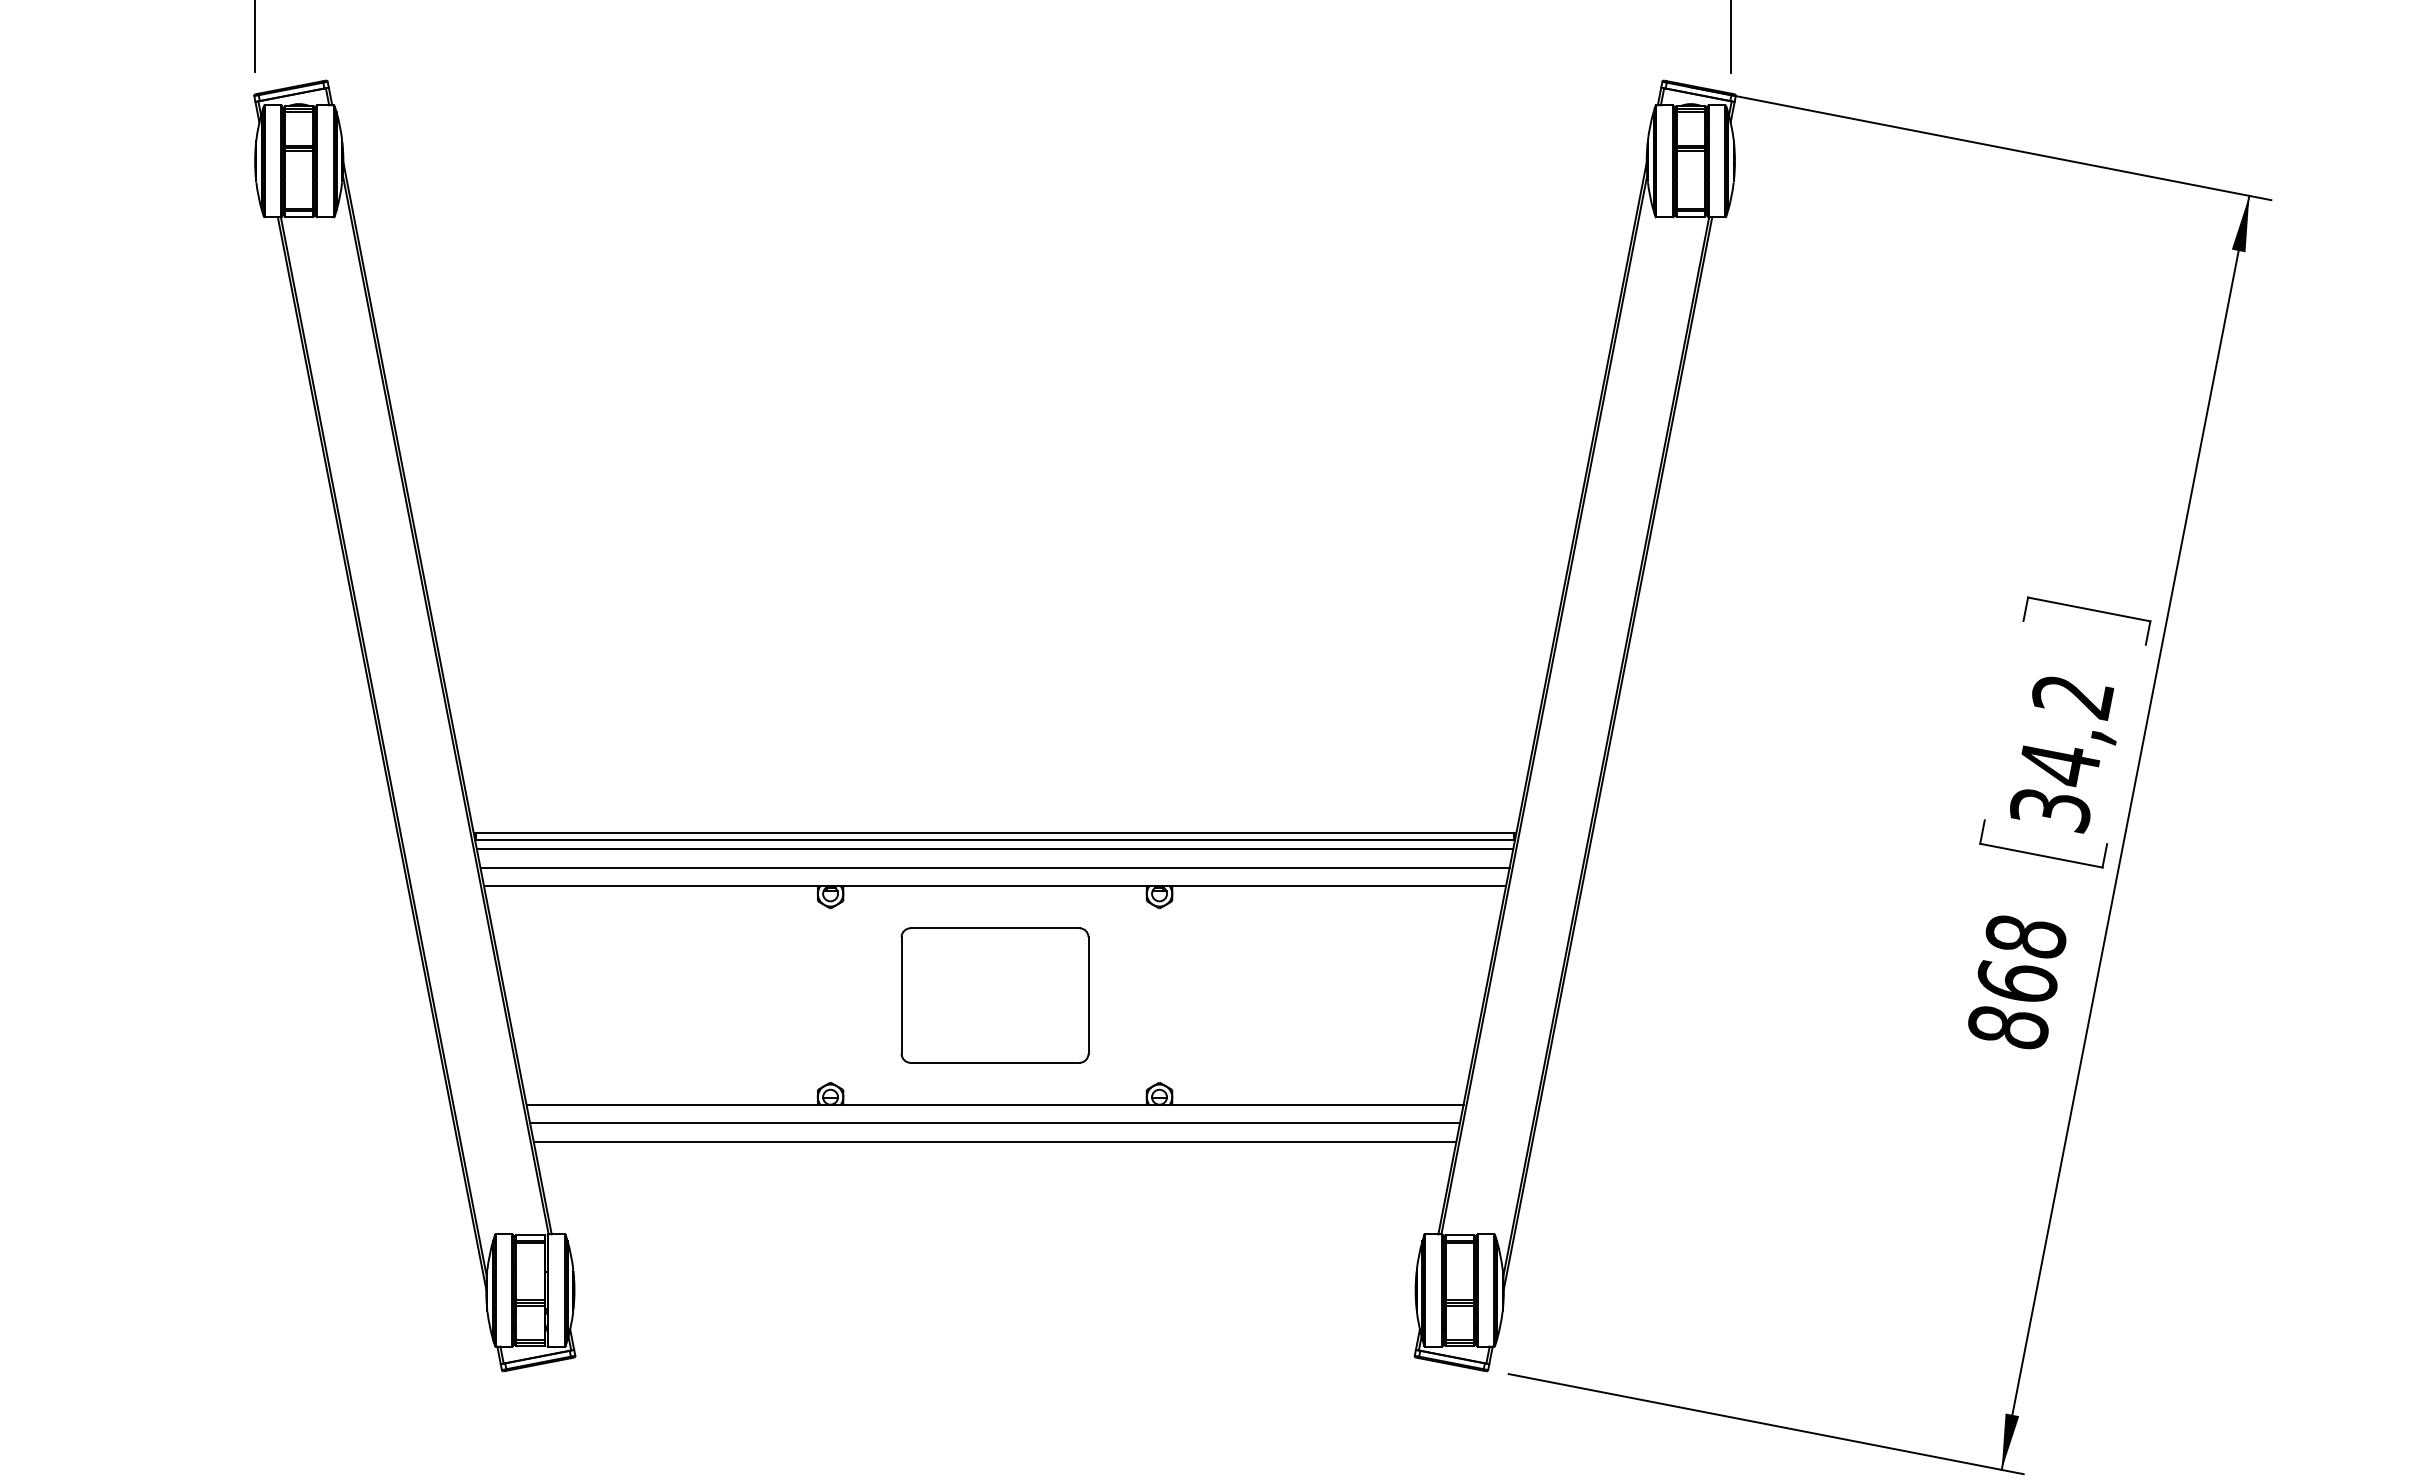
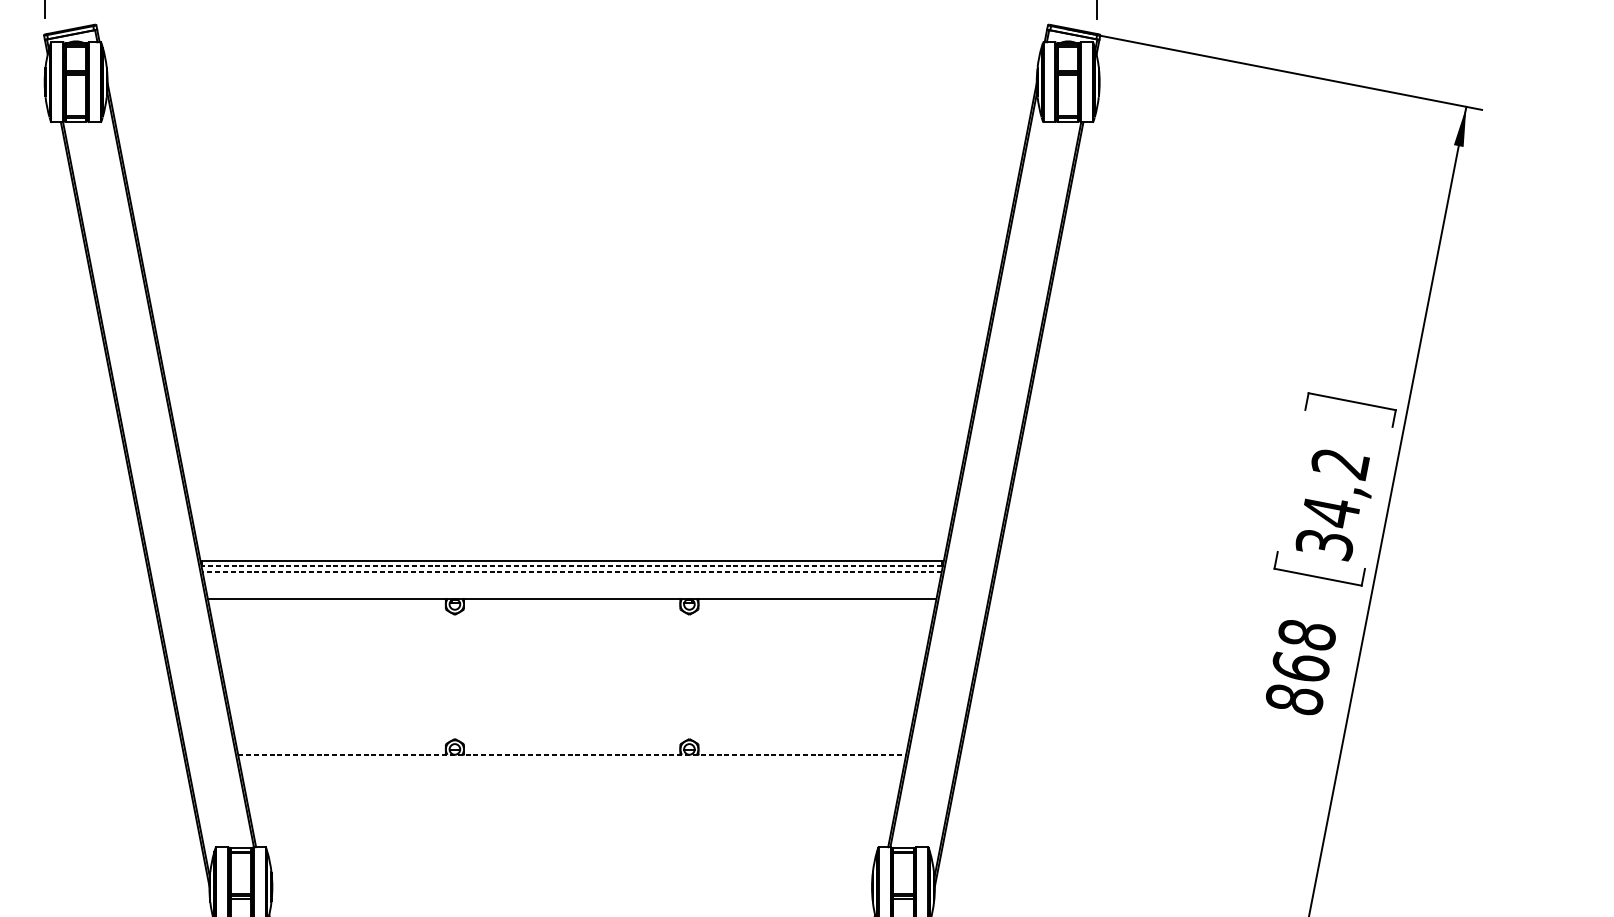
line: (994, 840) -> (571, 566), solid -> dashed
line: (994, 849) -> (571, 572), solid -> dashed
line: (994, 868) -> (571, 586), removed
part: (994, 995) -> (571, 676), removed
line: (995, 1104) -> (572, 754), solid -> dashed
line: (995, 1122) -> (572, 767), removed
line: (994, 1142) -> (571, 781), removed

